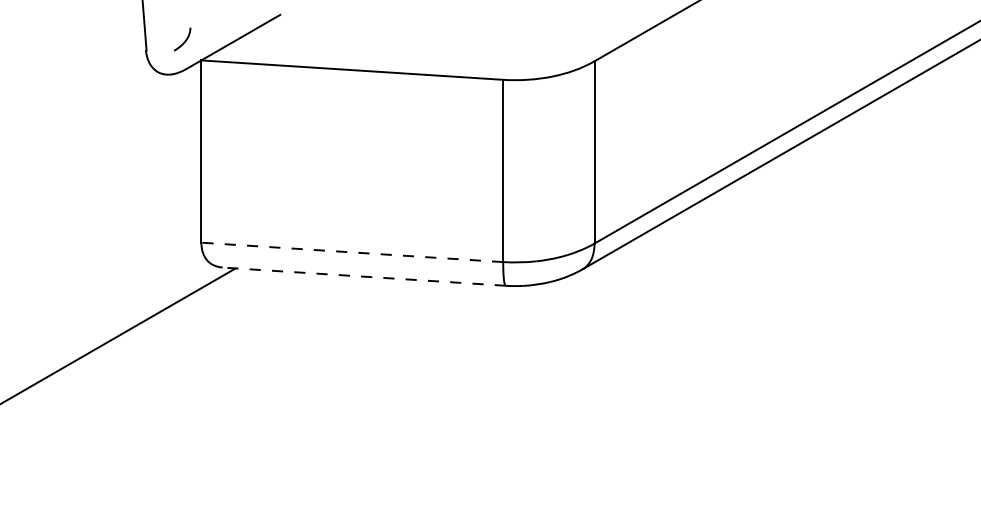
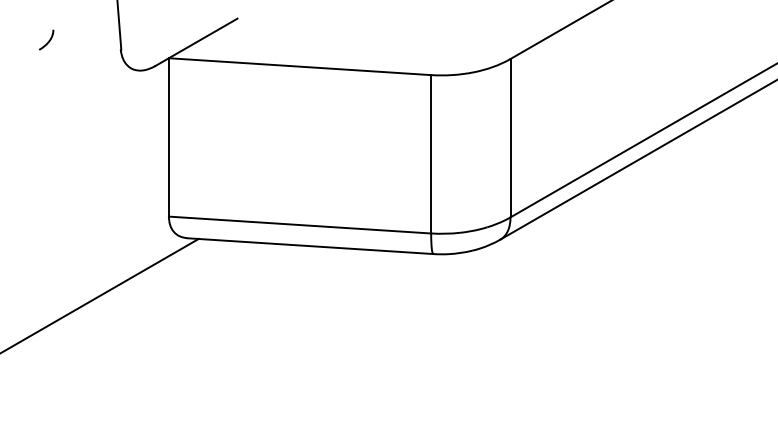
curve: (184, 40) -> (48, 40), moved
line: (351, 252) -> (299, 225), dashed -> solid
line: (364, 276) -> (310, 245), dashed -> solid

